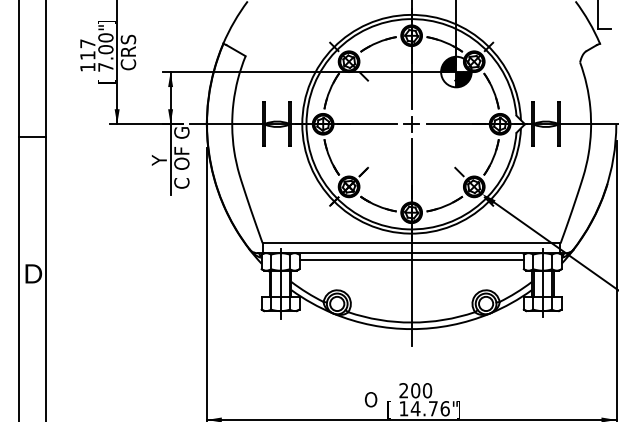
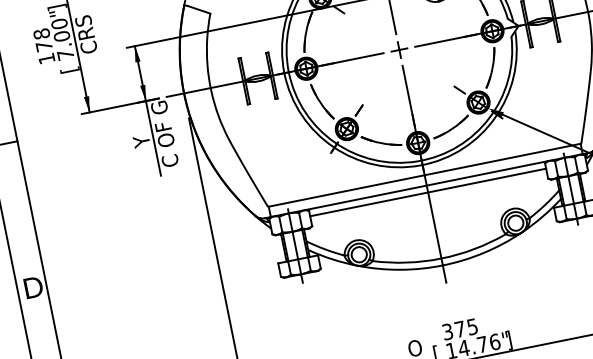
text: (87, 49) -> (42, 40), 117 -> 178
text: (415, 390) -> (459, 329), 200 -> 375

